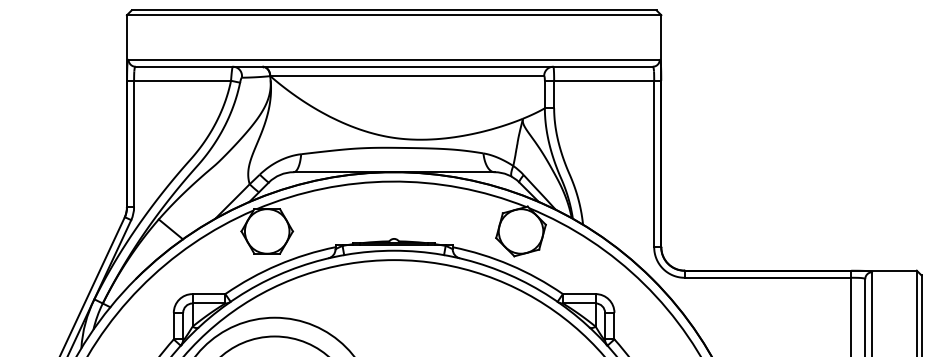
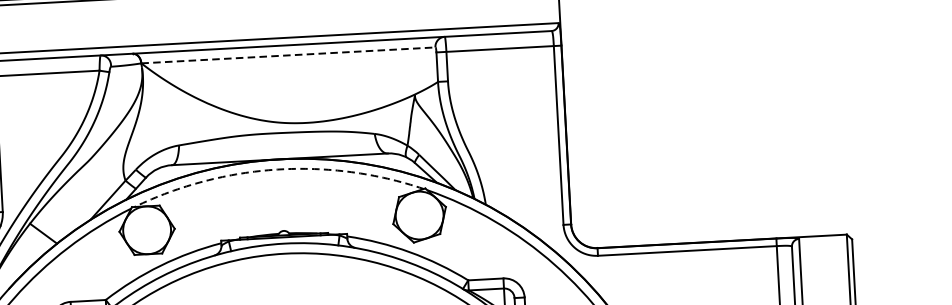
line: (407, 76) -> (288, 55), solid -> dashed
arc: (391, 181) -> (277, 169), solid -> dashed

